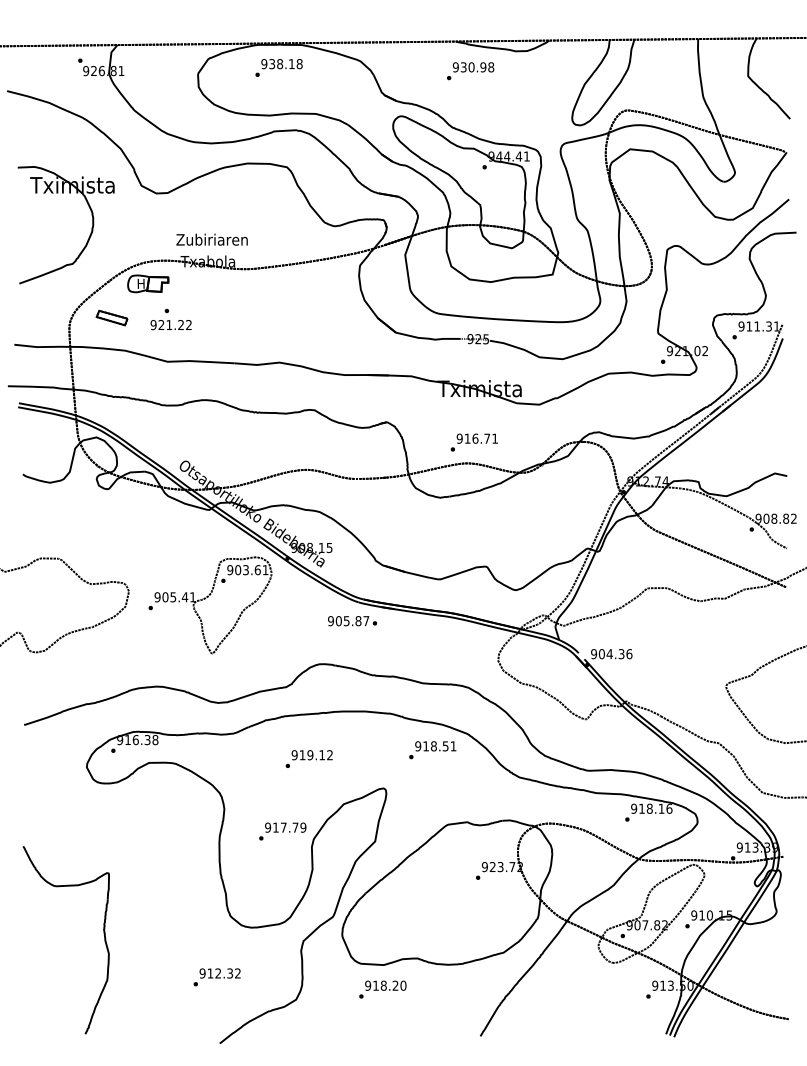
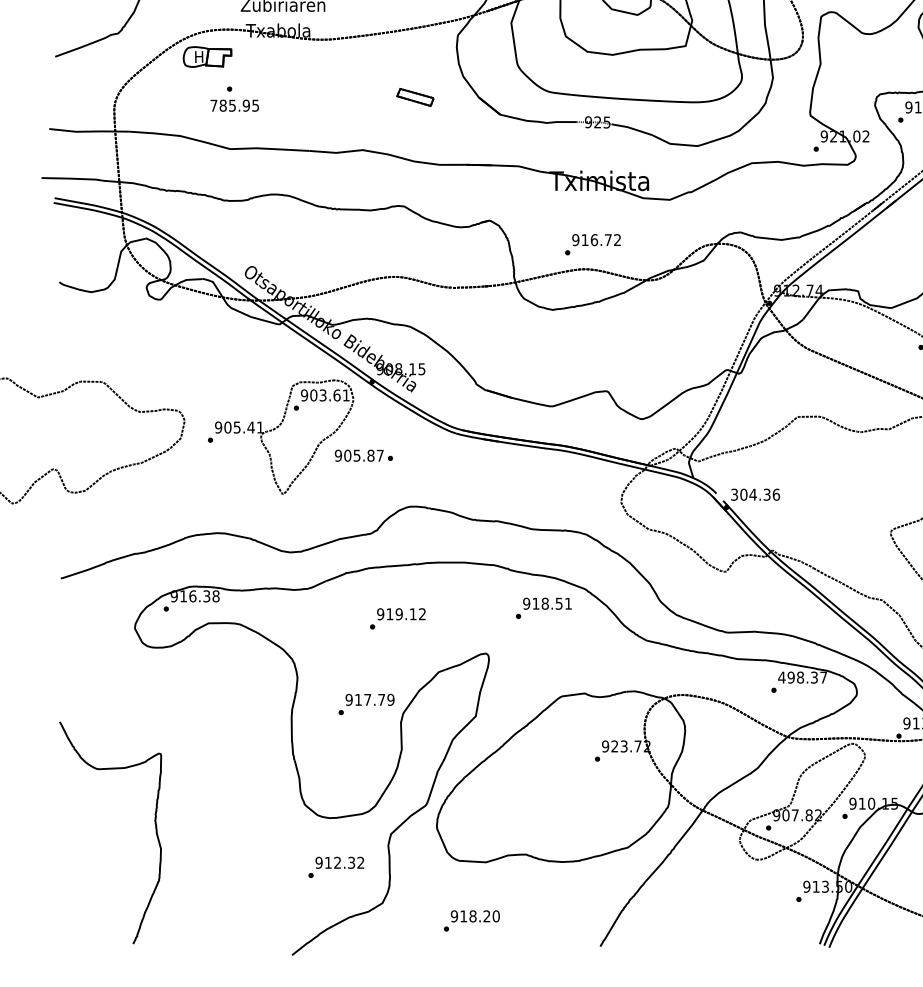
part: (111, 317) -> (414, 96), moved
text: (170, 325) -> (233, 106), 921.22 -> 785.95
text: (494, 438) -> (616, 239), 916.71 -> 916.72
text: (352, 621) -> (363, 456), moved
text: (594, 653) -> (735, 494), 904.36 -> 304.36
text: (651, 808) -> (802, 677), 918.16 -> 498.37
text: (216, 977) -> (335, 867), moved
text: (382, 989) -> (471, 920), moved

